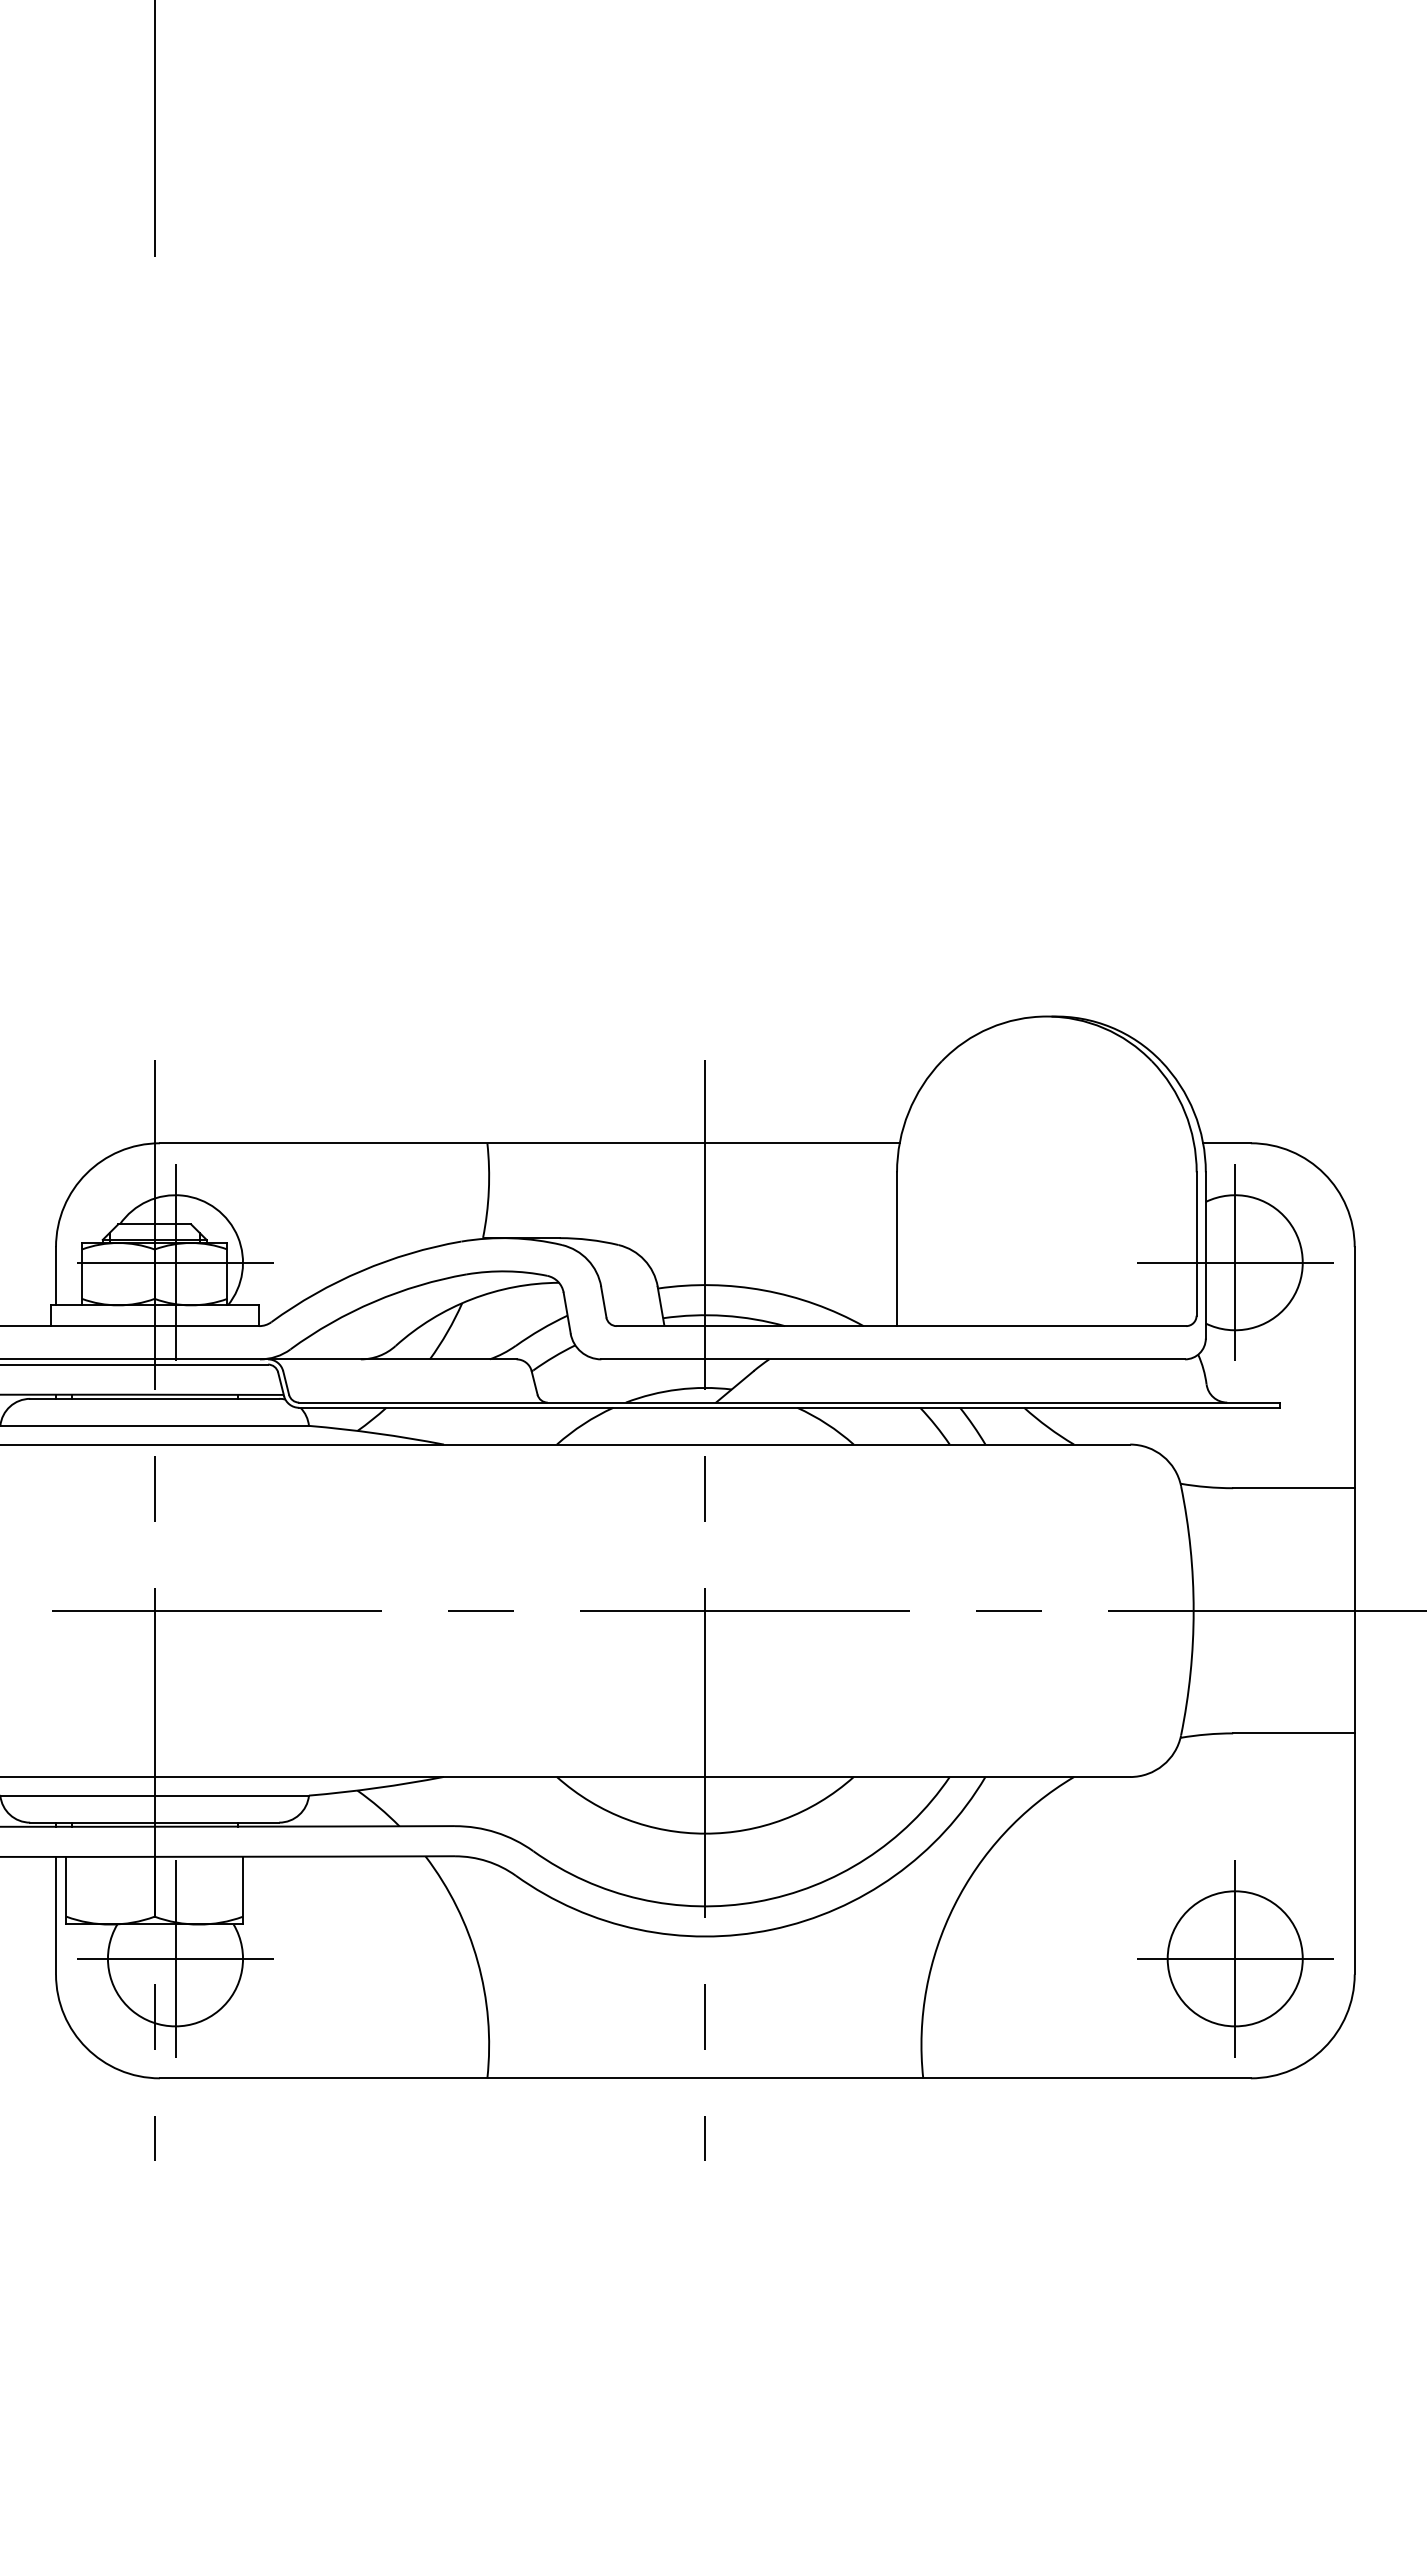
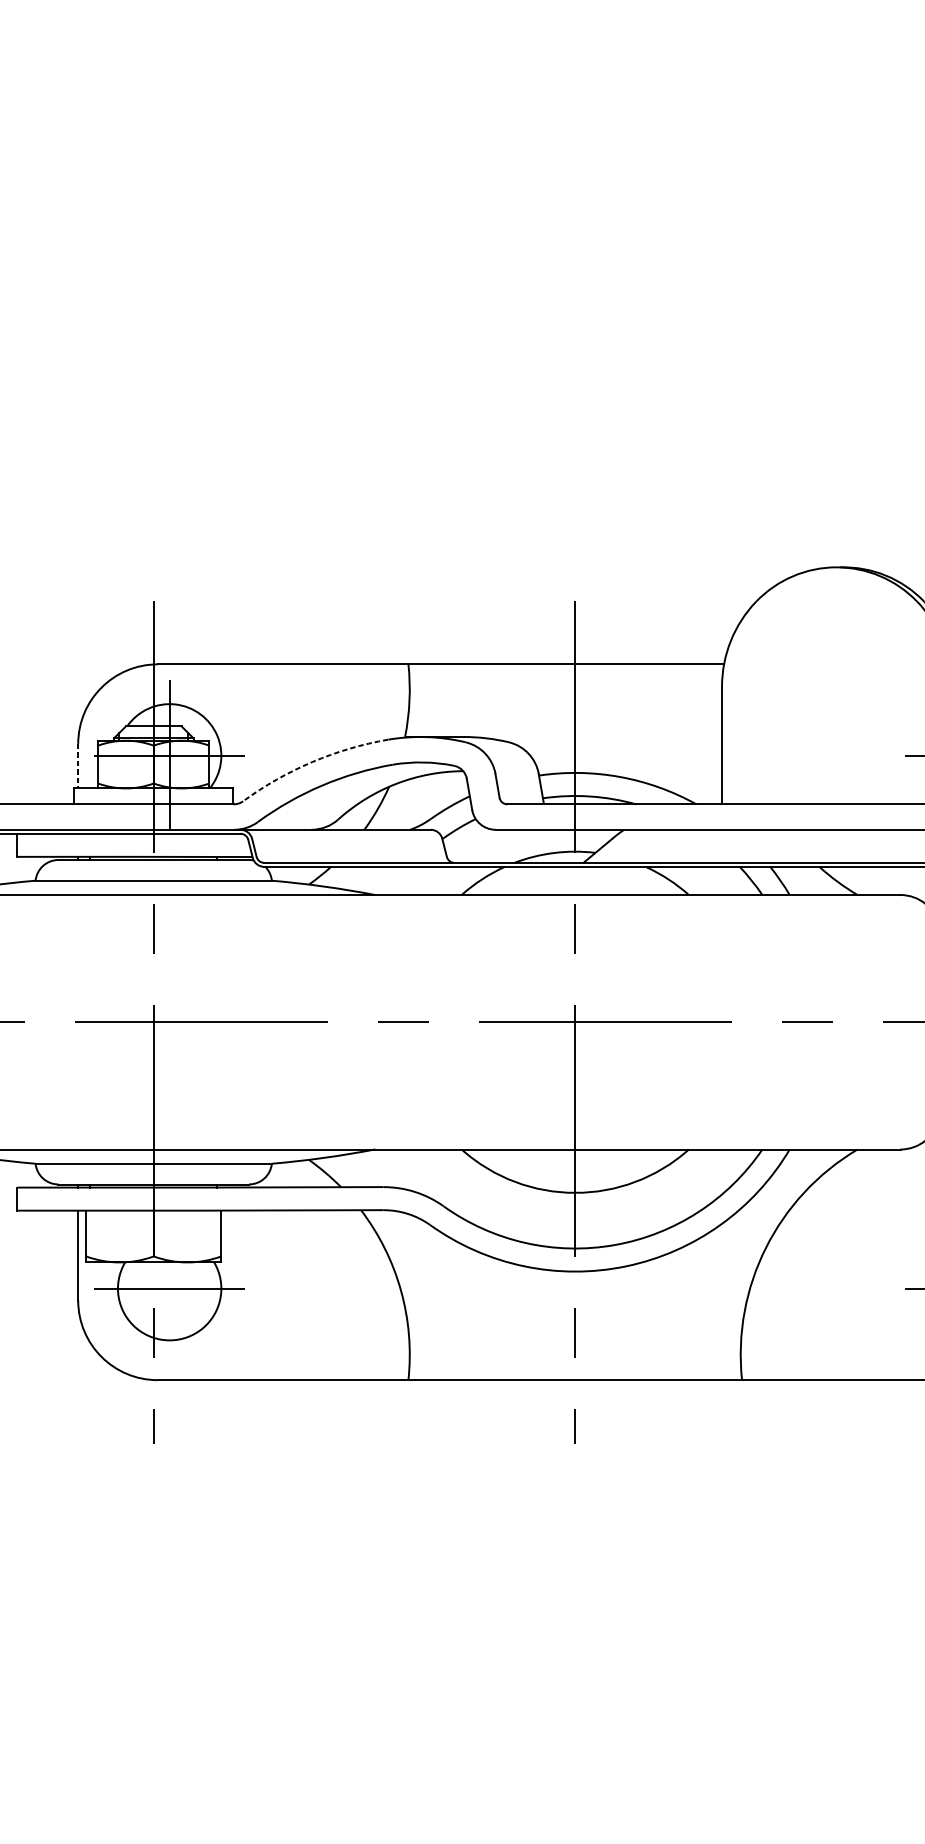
arc: (361, 1271) -> (312, 762), solid -> dashed
line: (56, 1276) -> (78, 766), solid -> dashed
line: (175, 1958) -> (169, 1288), removed

